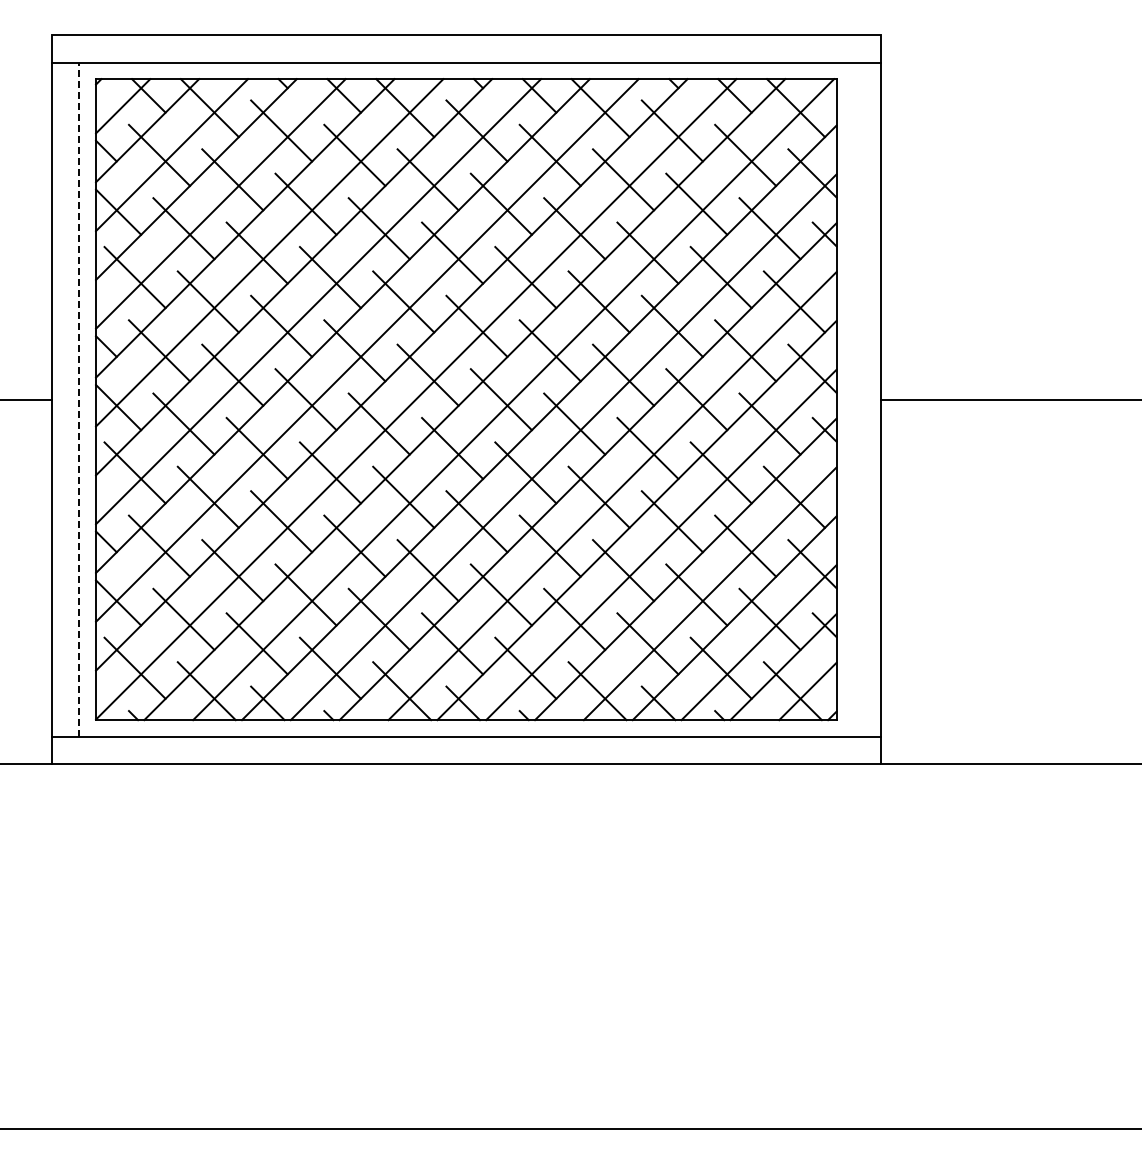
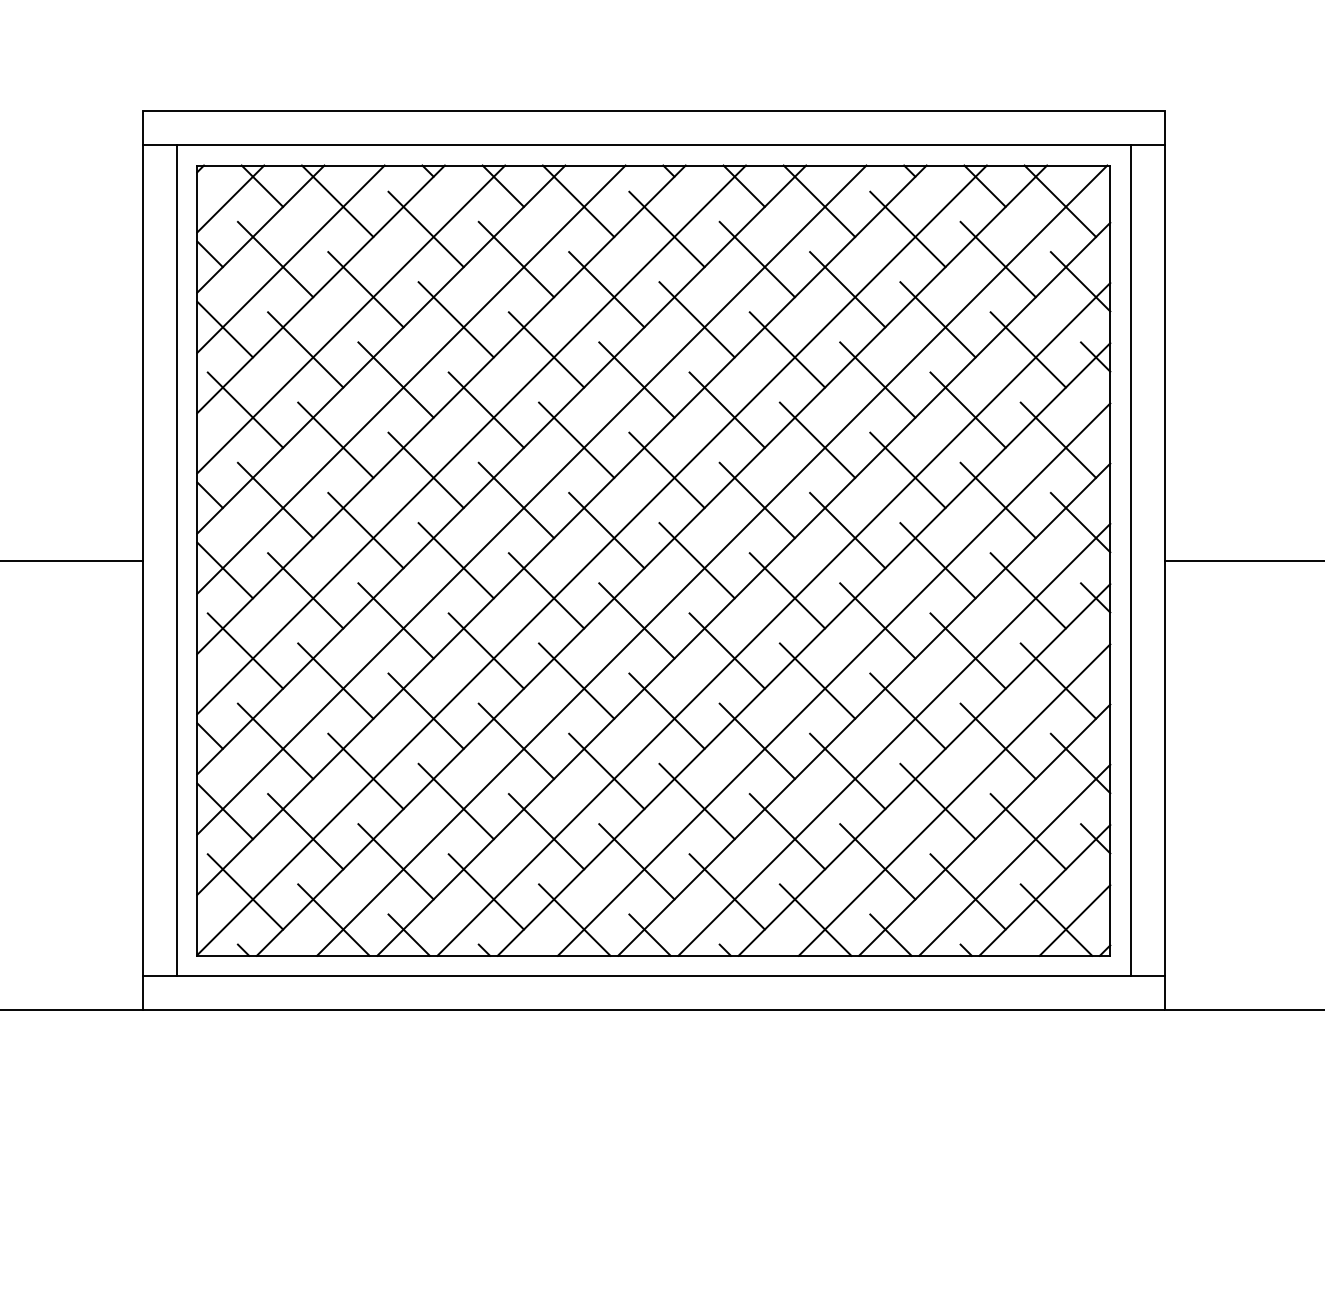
line: (79, 399) -> (176, 560), dashed -> solid
line: (853, 399) -> (1131, 560), added

